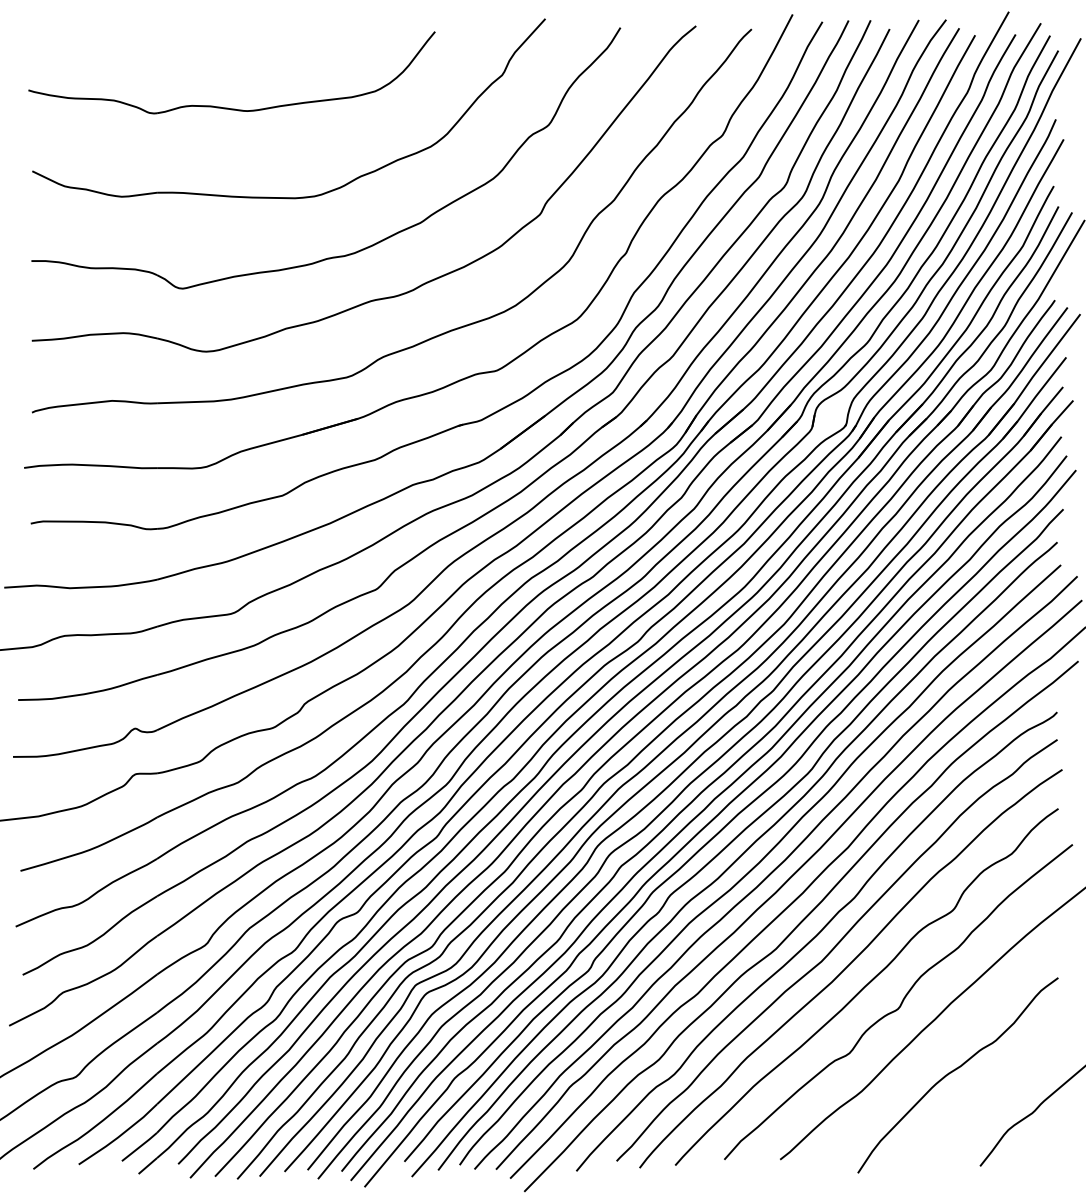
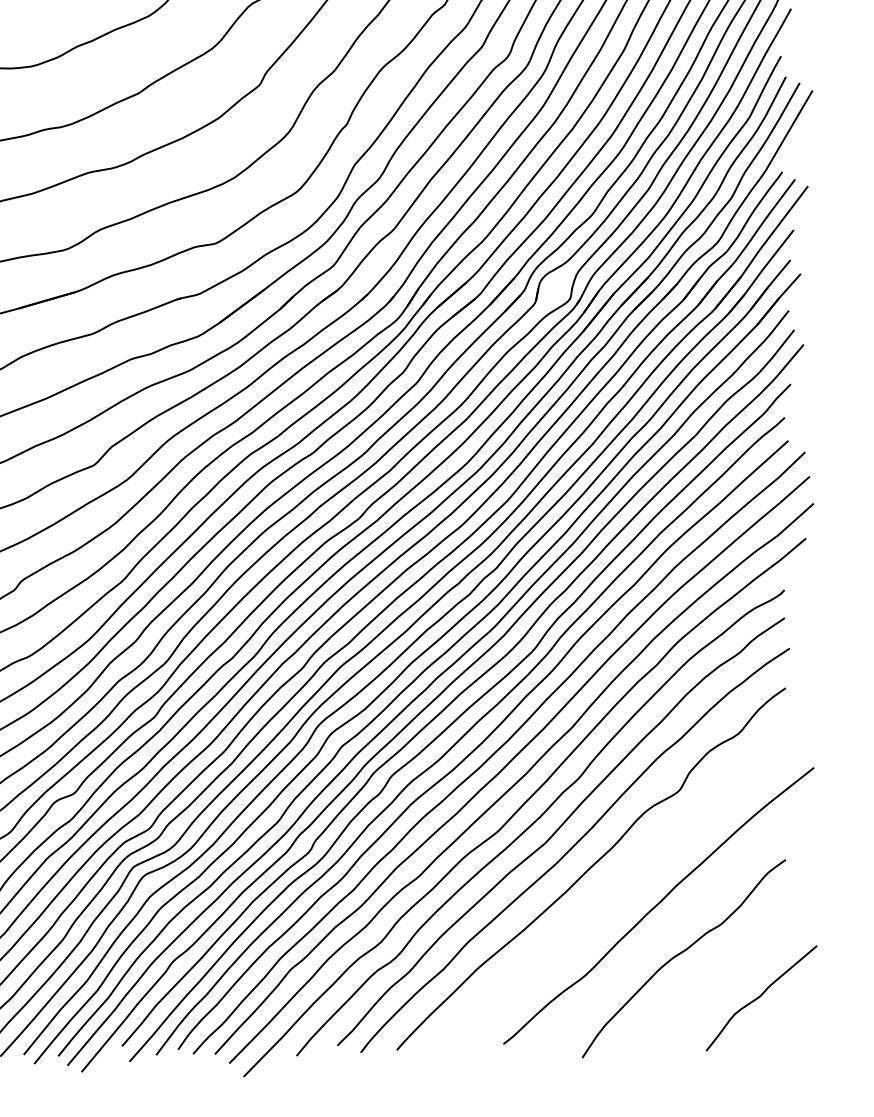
curve: (900, 1003) -> (625, 885), removed

